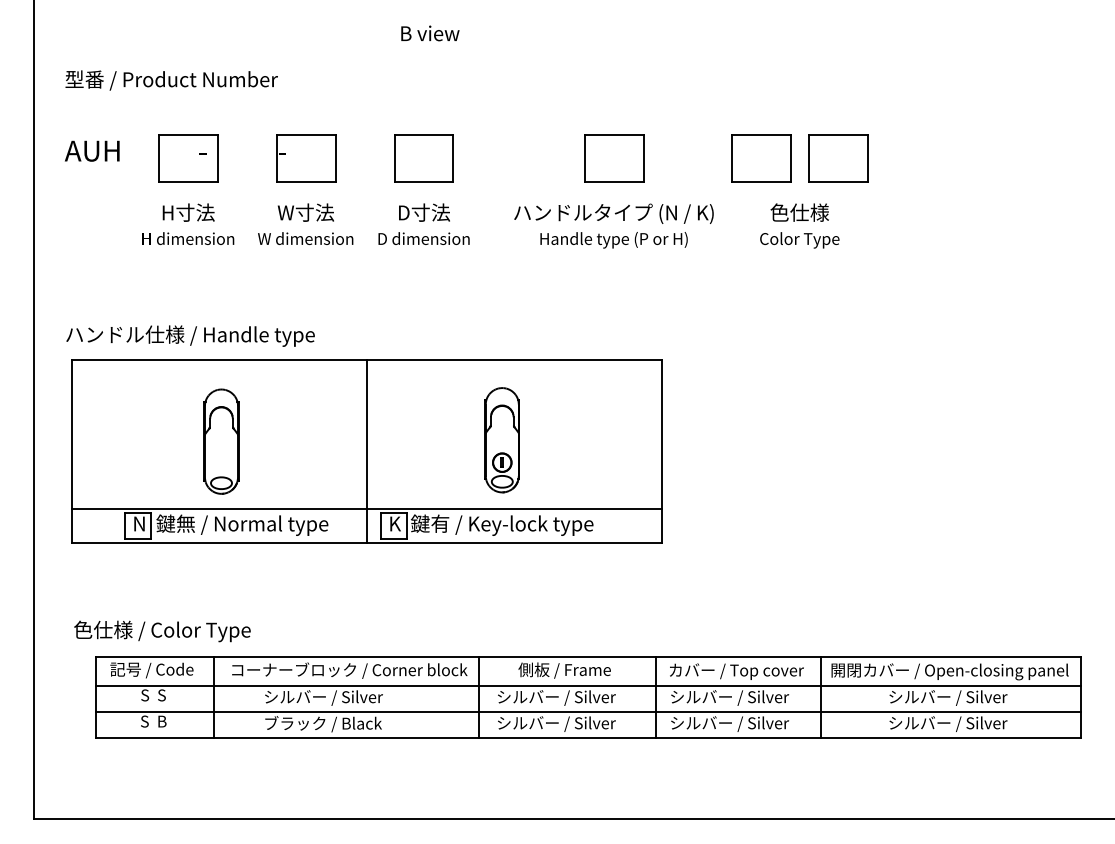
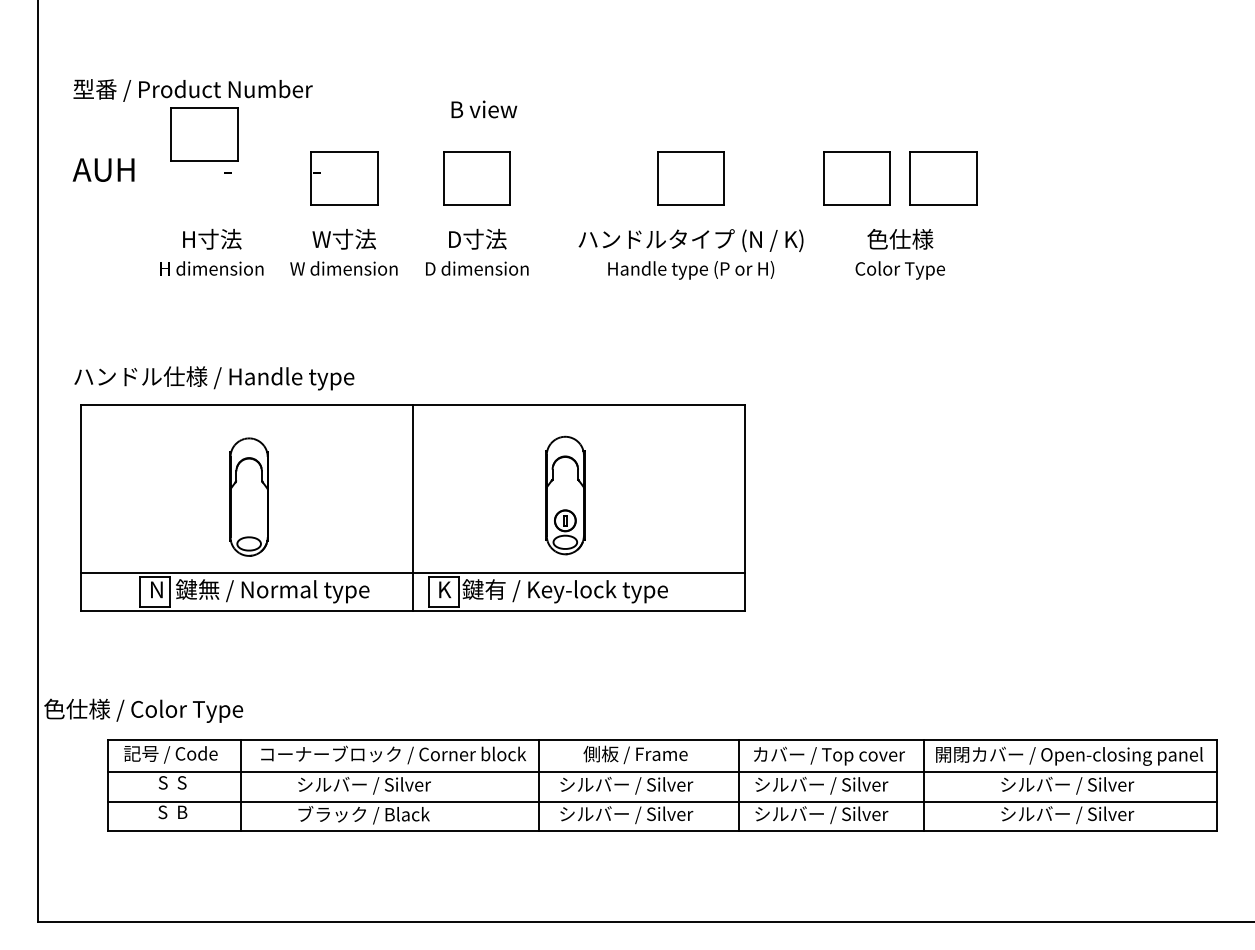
text: (430, 33) -> (484, 109), moved
part: (188, 158) -> (204, 134), moved
text: (162, 631) -> (143, 710), moved

